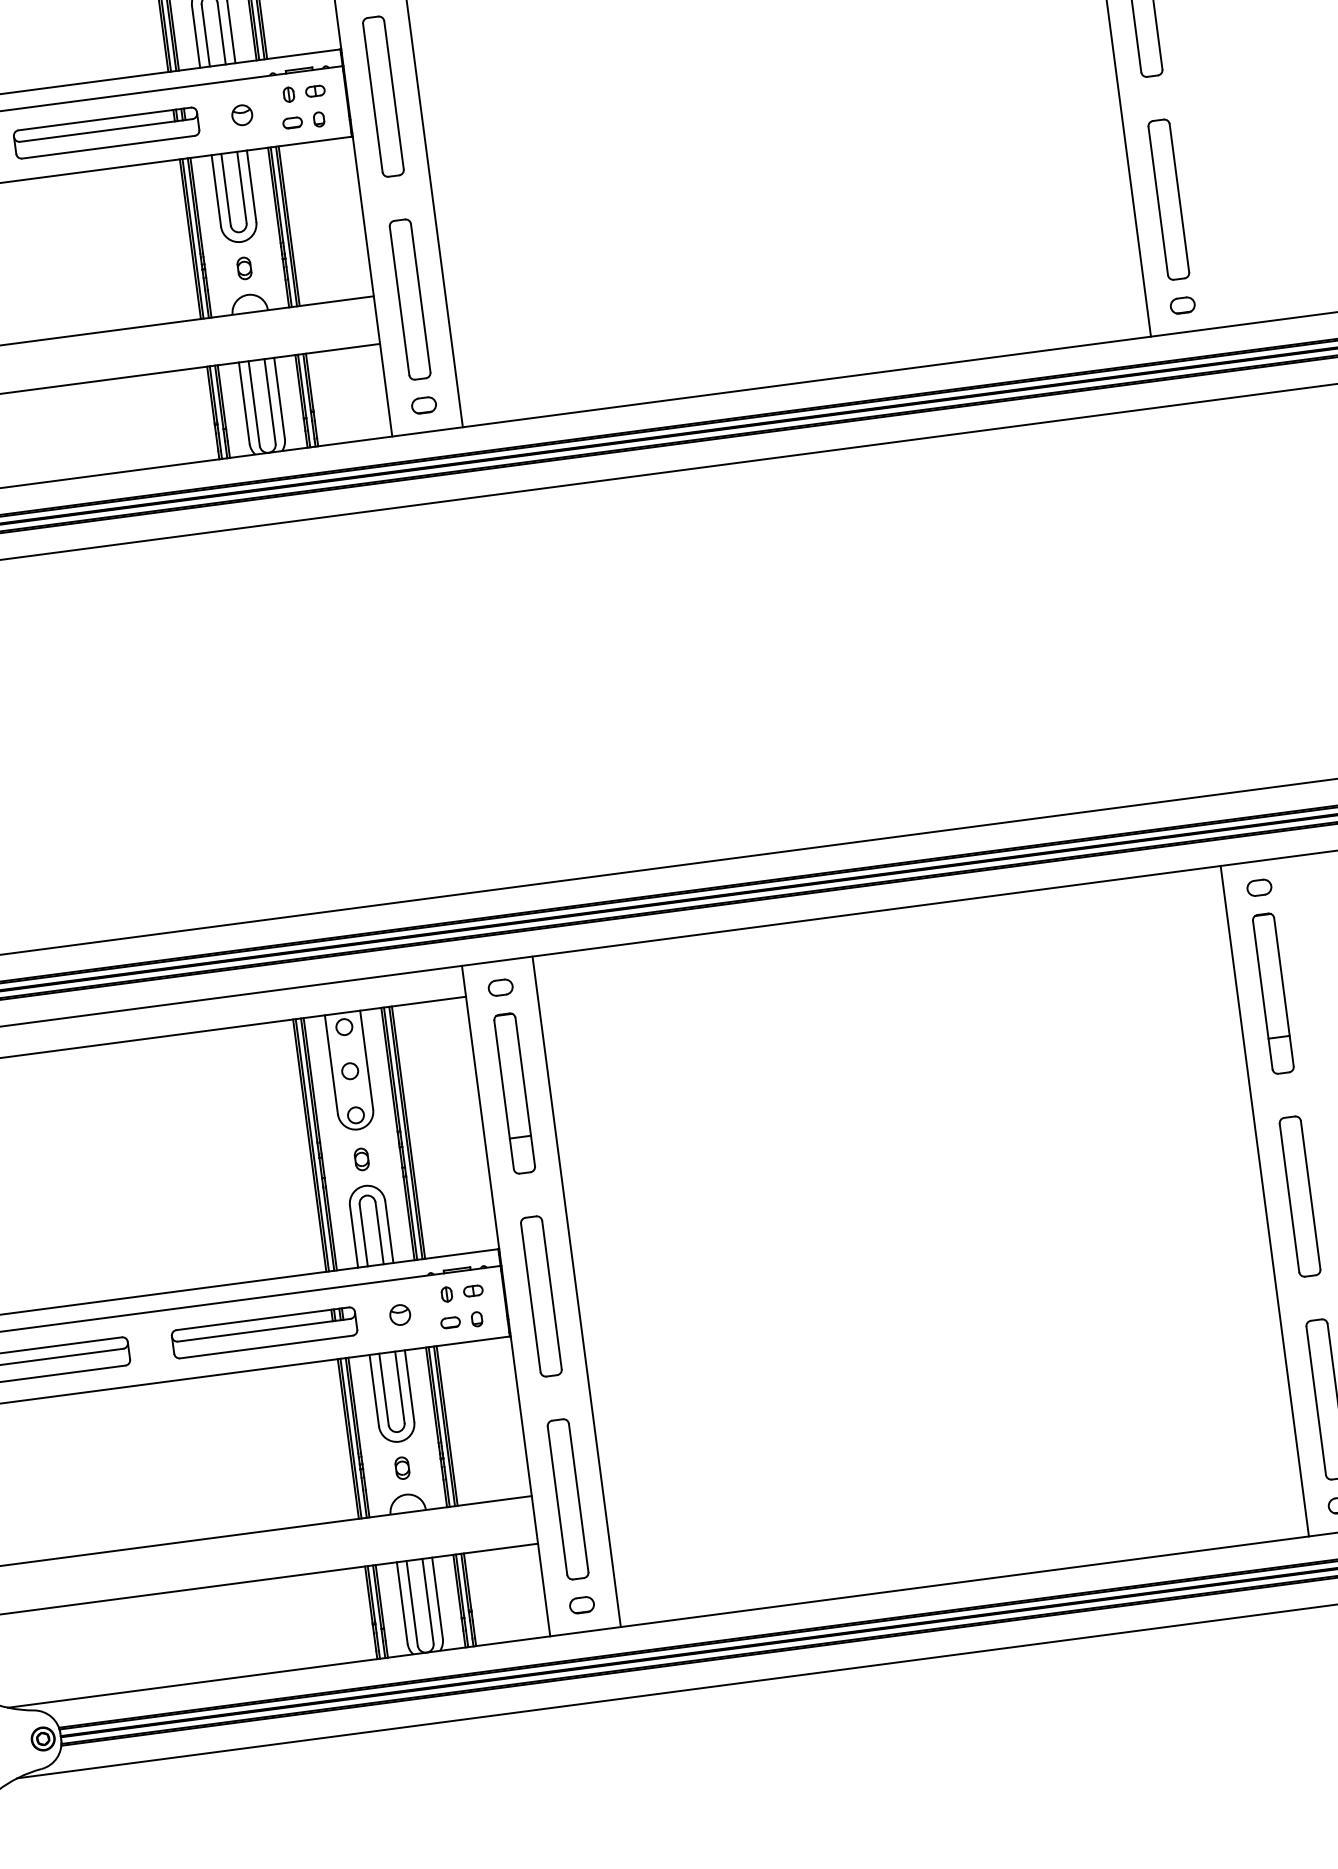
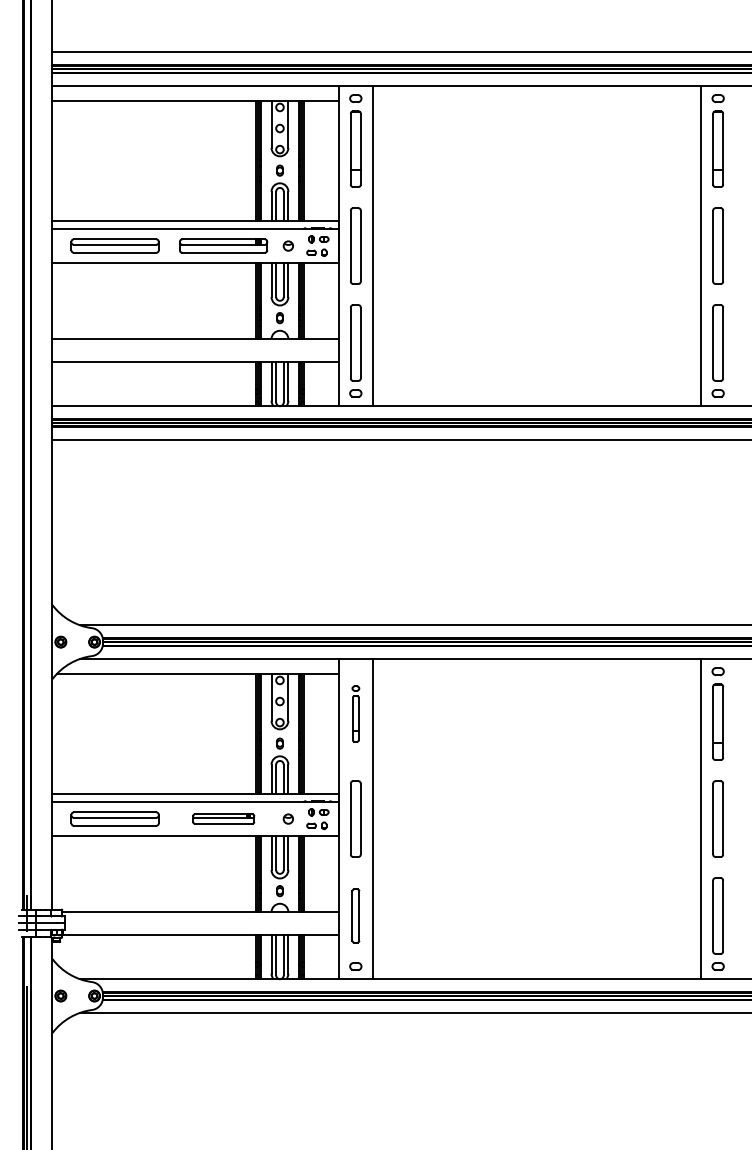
part: (511, 1075) -> (355, 713), size x0.6
part: (264, 1331) -> (223, 818), size x0.7
part: (567, 1498) -> (355, 915), size x0.7

